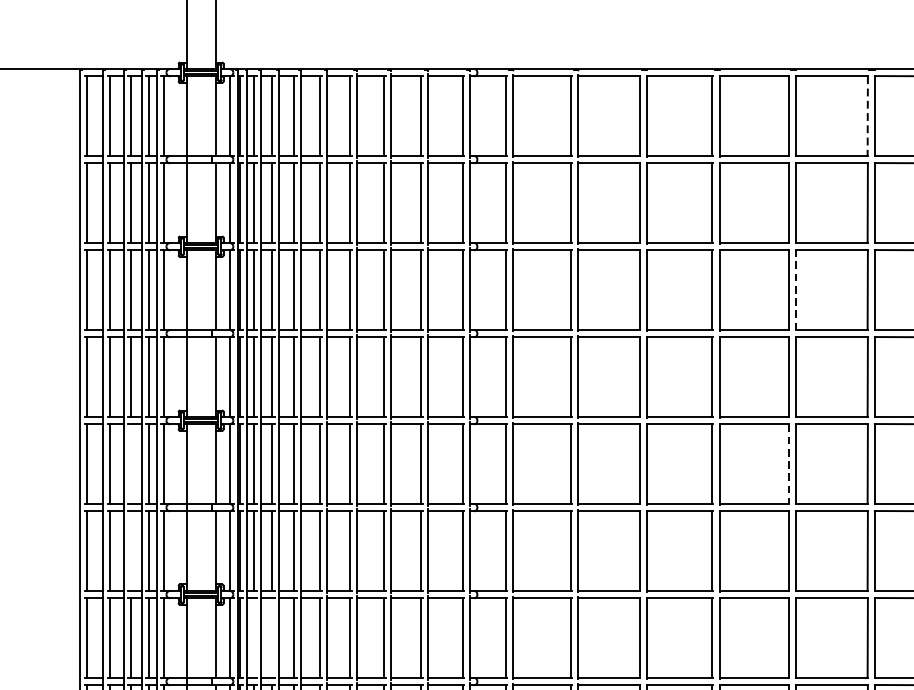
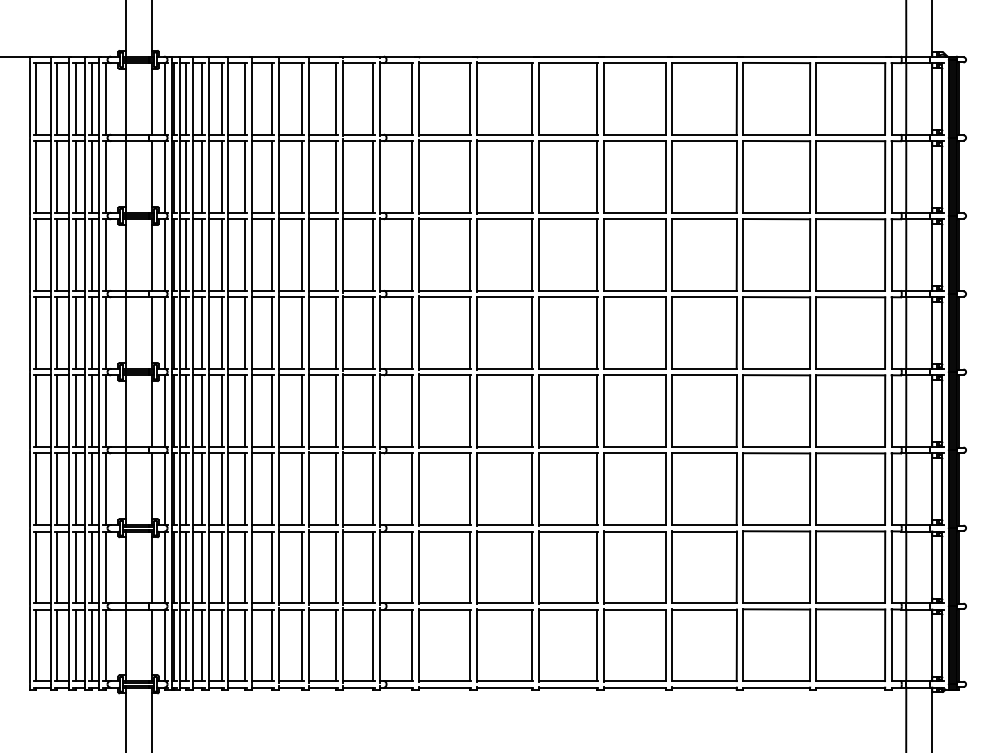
line: (867, 115) -> (736, 98), dashed -> solid
line: (796, 289) -> (672, 254), dashed -> solid
line: (130, 463) -> (75, 410), added
line: (788, 464) -> (665, 411), dashed -> solid
line: (130, 550) -> (75, 488), added
line: (254, 638) -> (186, 567), added
line: (272, 638) -> (202, 567), added

